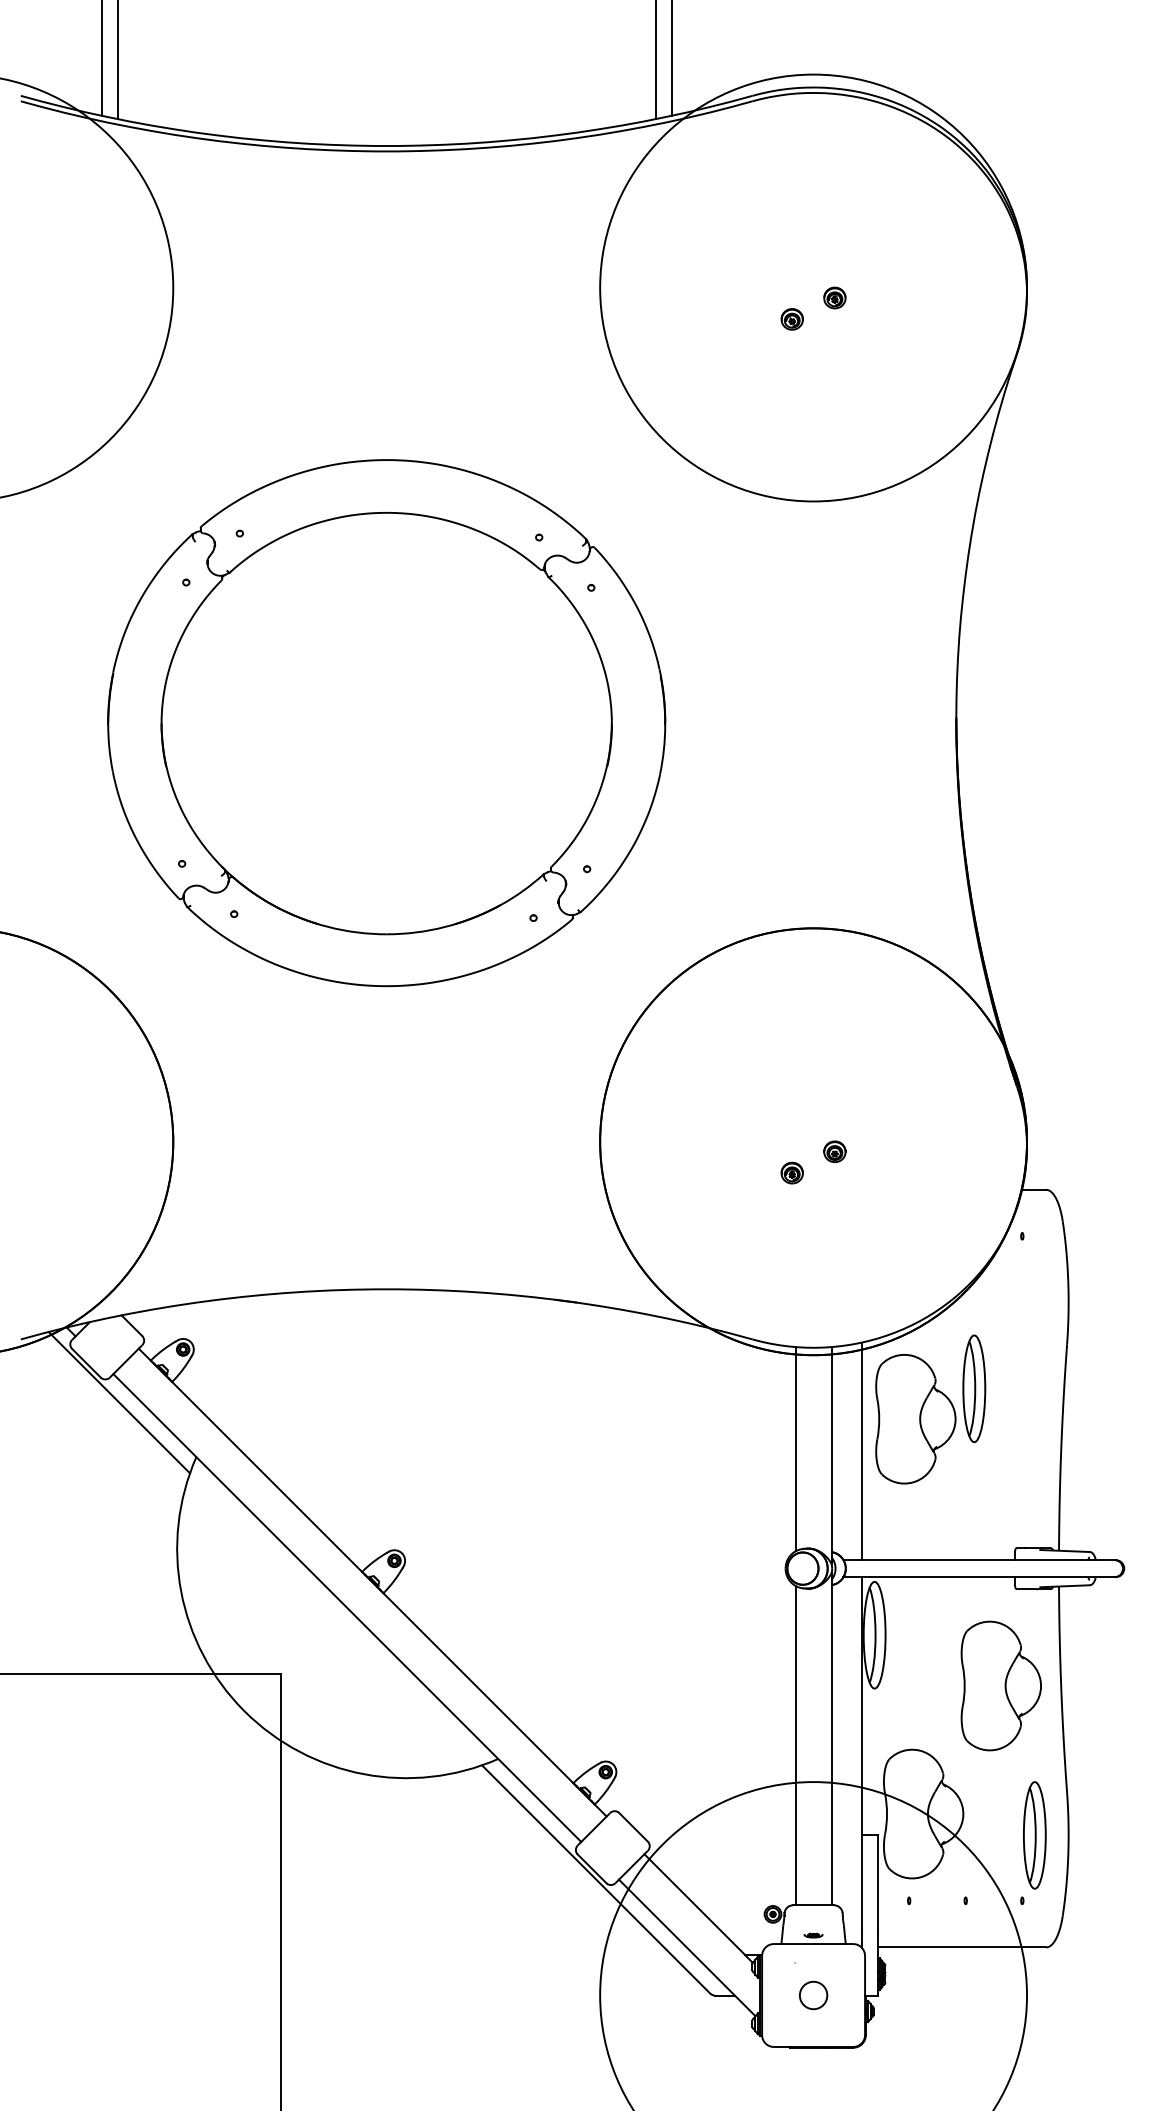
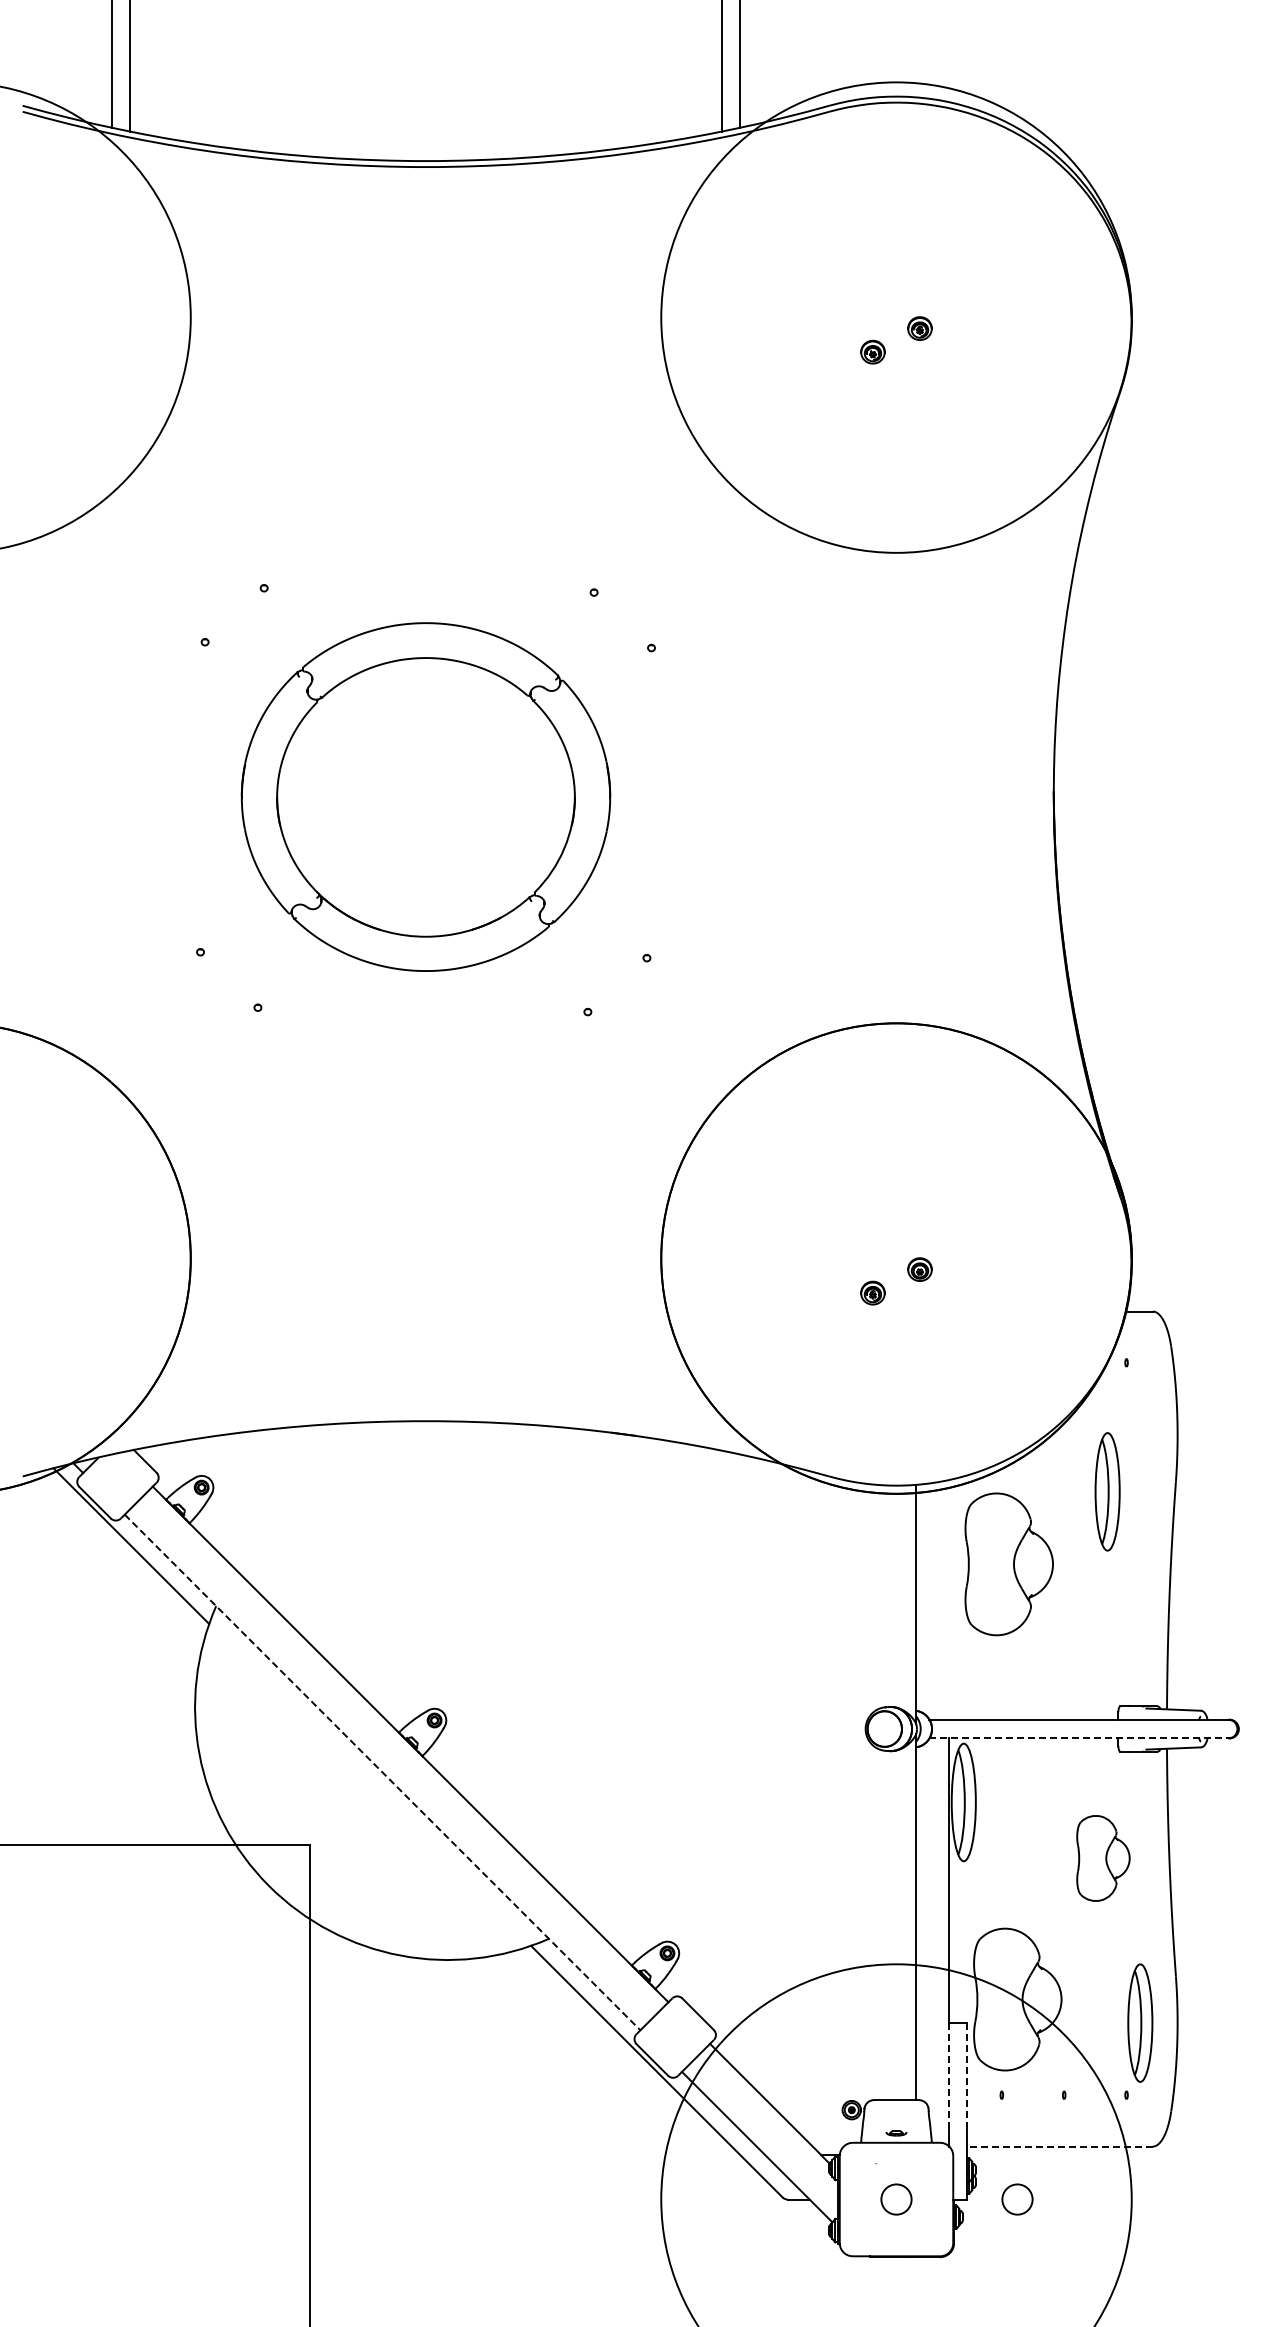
part: (386, 722) -> (425, 796), size x0.6
part: (974, 1388) -> (1107, 1491), moved
line: (795, 1449) -> (876, 1597), removed
line: (861, 1451) -> (949, 1599), removed
line: (979, 1577) -> (1079, 1738), solid -> dashed
line: (347, 1608) -> (382, 1772), solid -> dashed
part: (1001, 1686) -> (1103, 1858), size x0.6
line: (795, 1745) -> (876, 1924), removed
line: (861, 1883) -> (949, 2076), solid -> dashed
line: (878, 1883) -> (967, 2076), solid -> dashed
line: (961, 1947) -> (1059, 2146), solid -> dashed
circle: (923, 1995) -> (1017, 2199), added

